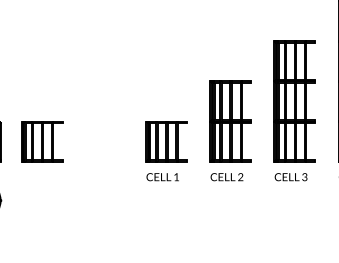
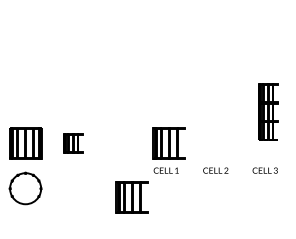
part: (294, 101) -> (267, 112), size x0.6
part: (230, 121) -> (218, 127), removed
part: (41, 141) -> (72, 143), size x0.6
part: (117, 211) -> (131, 197), added

